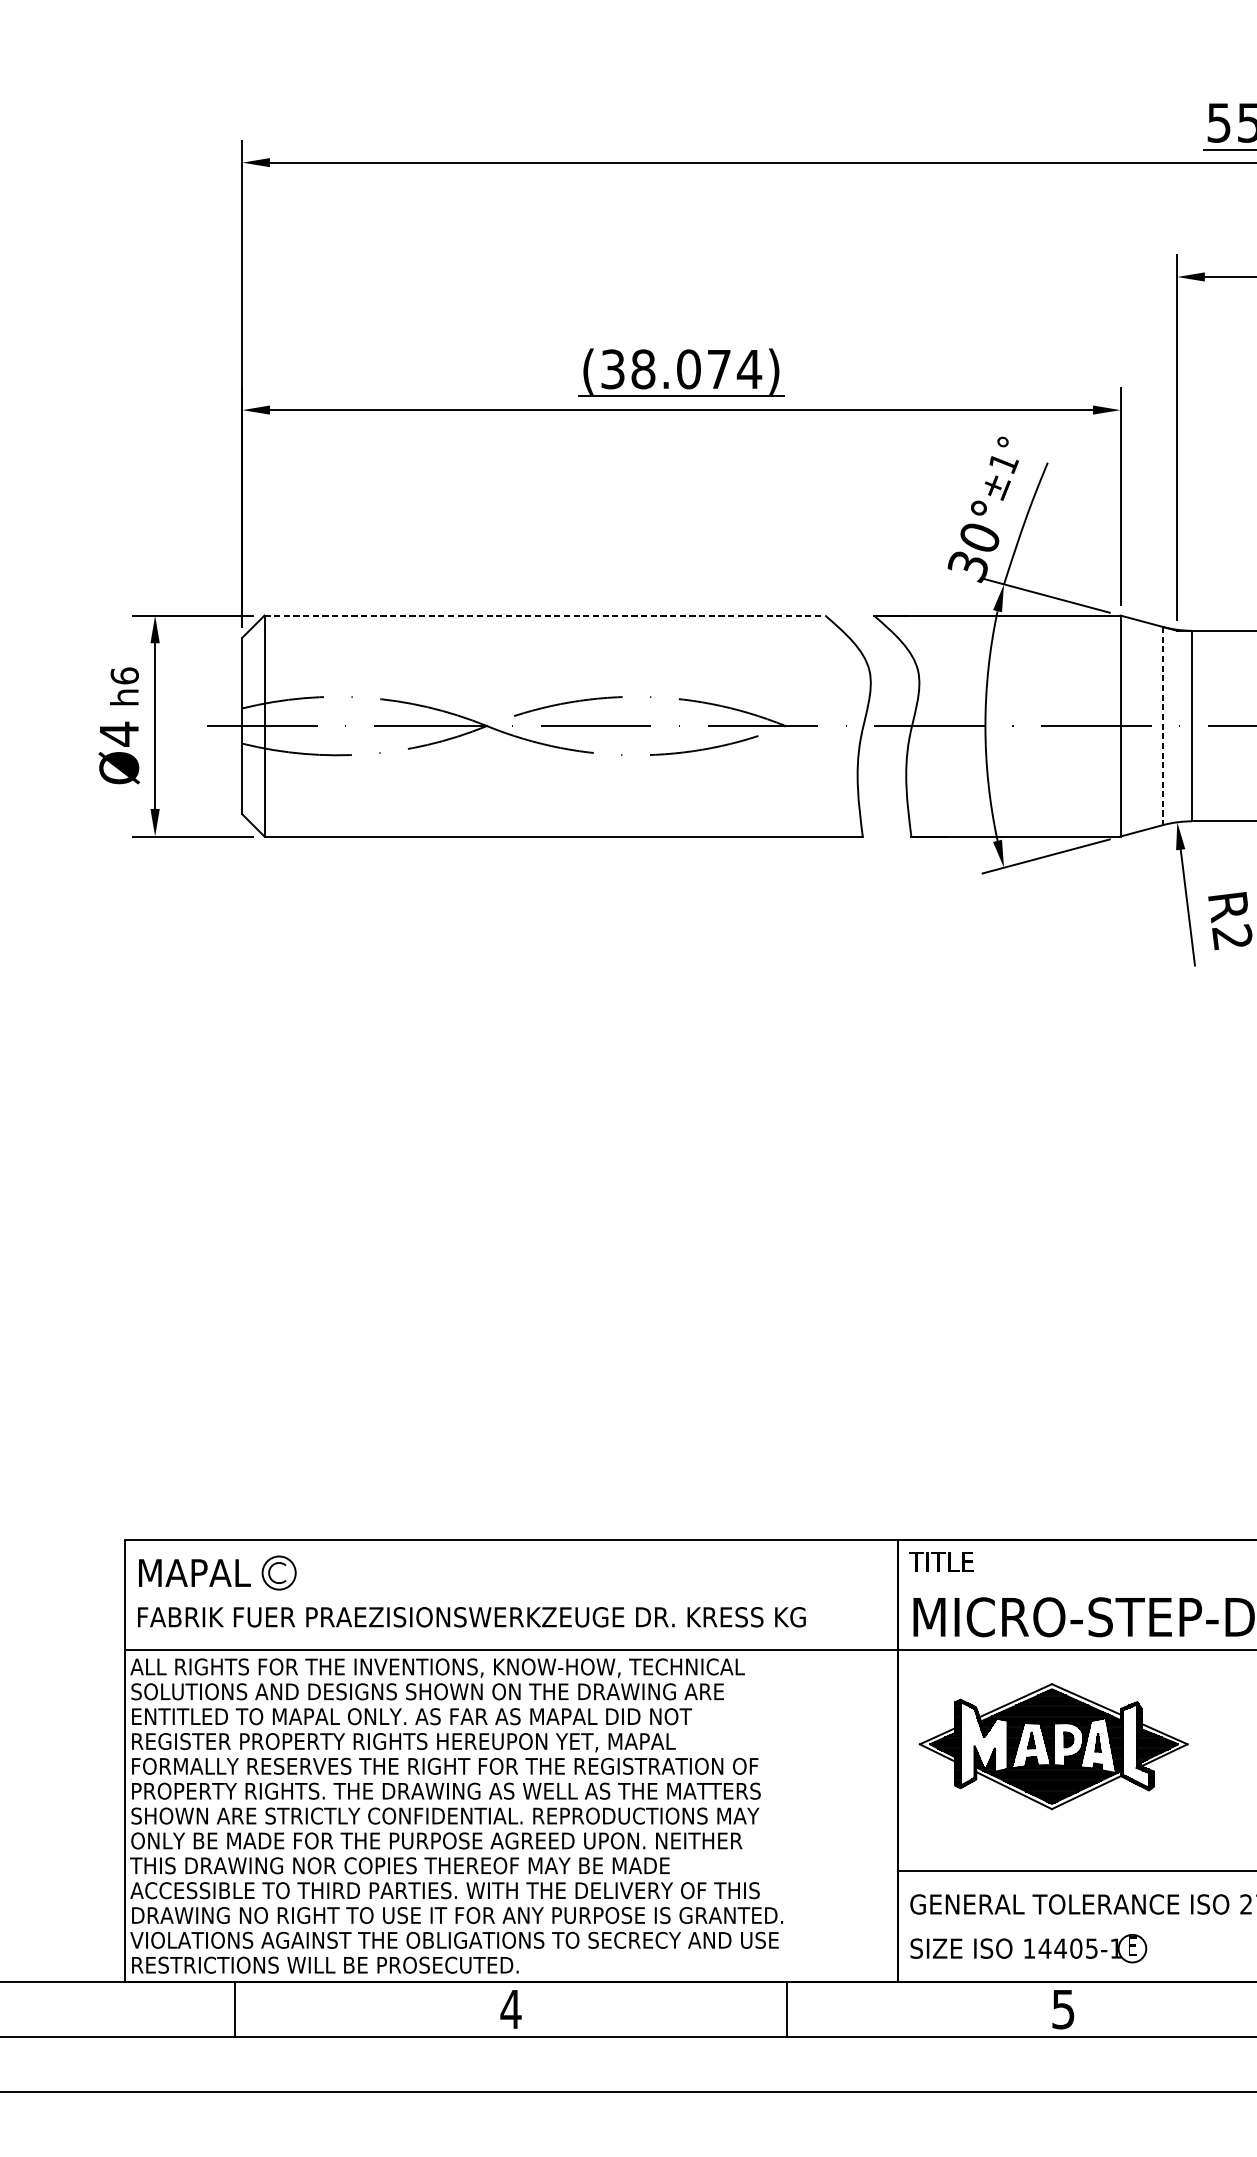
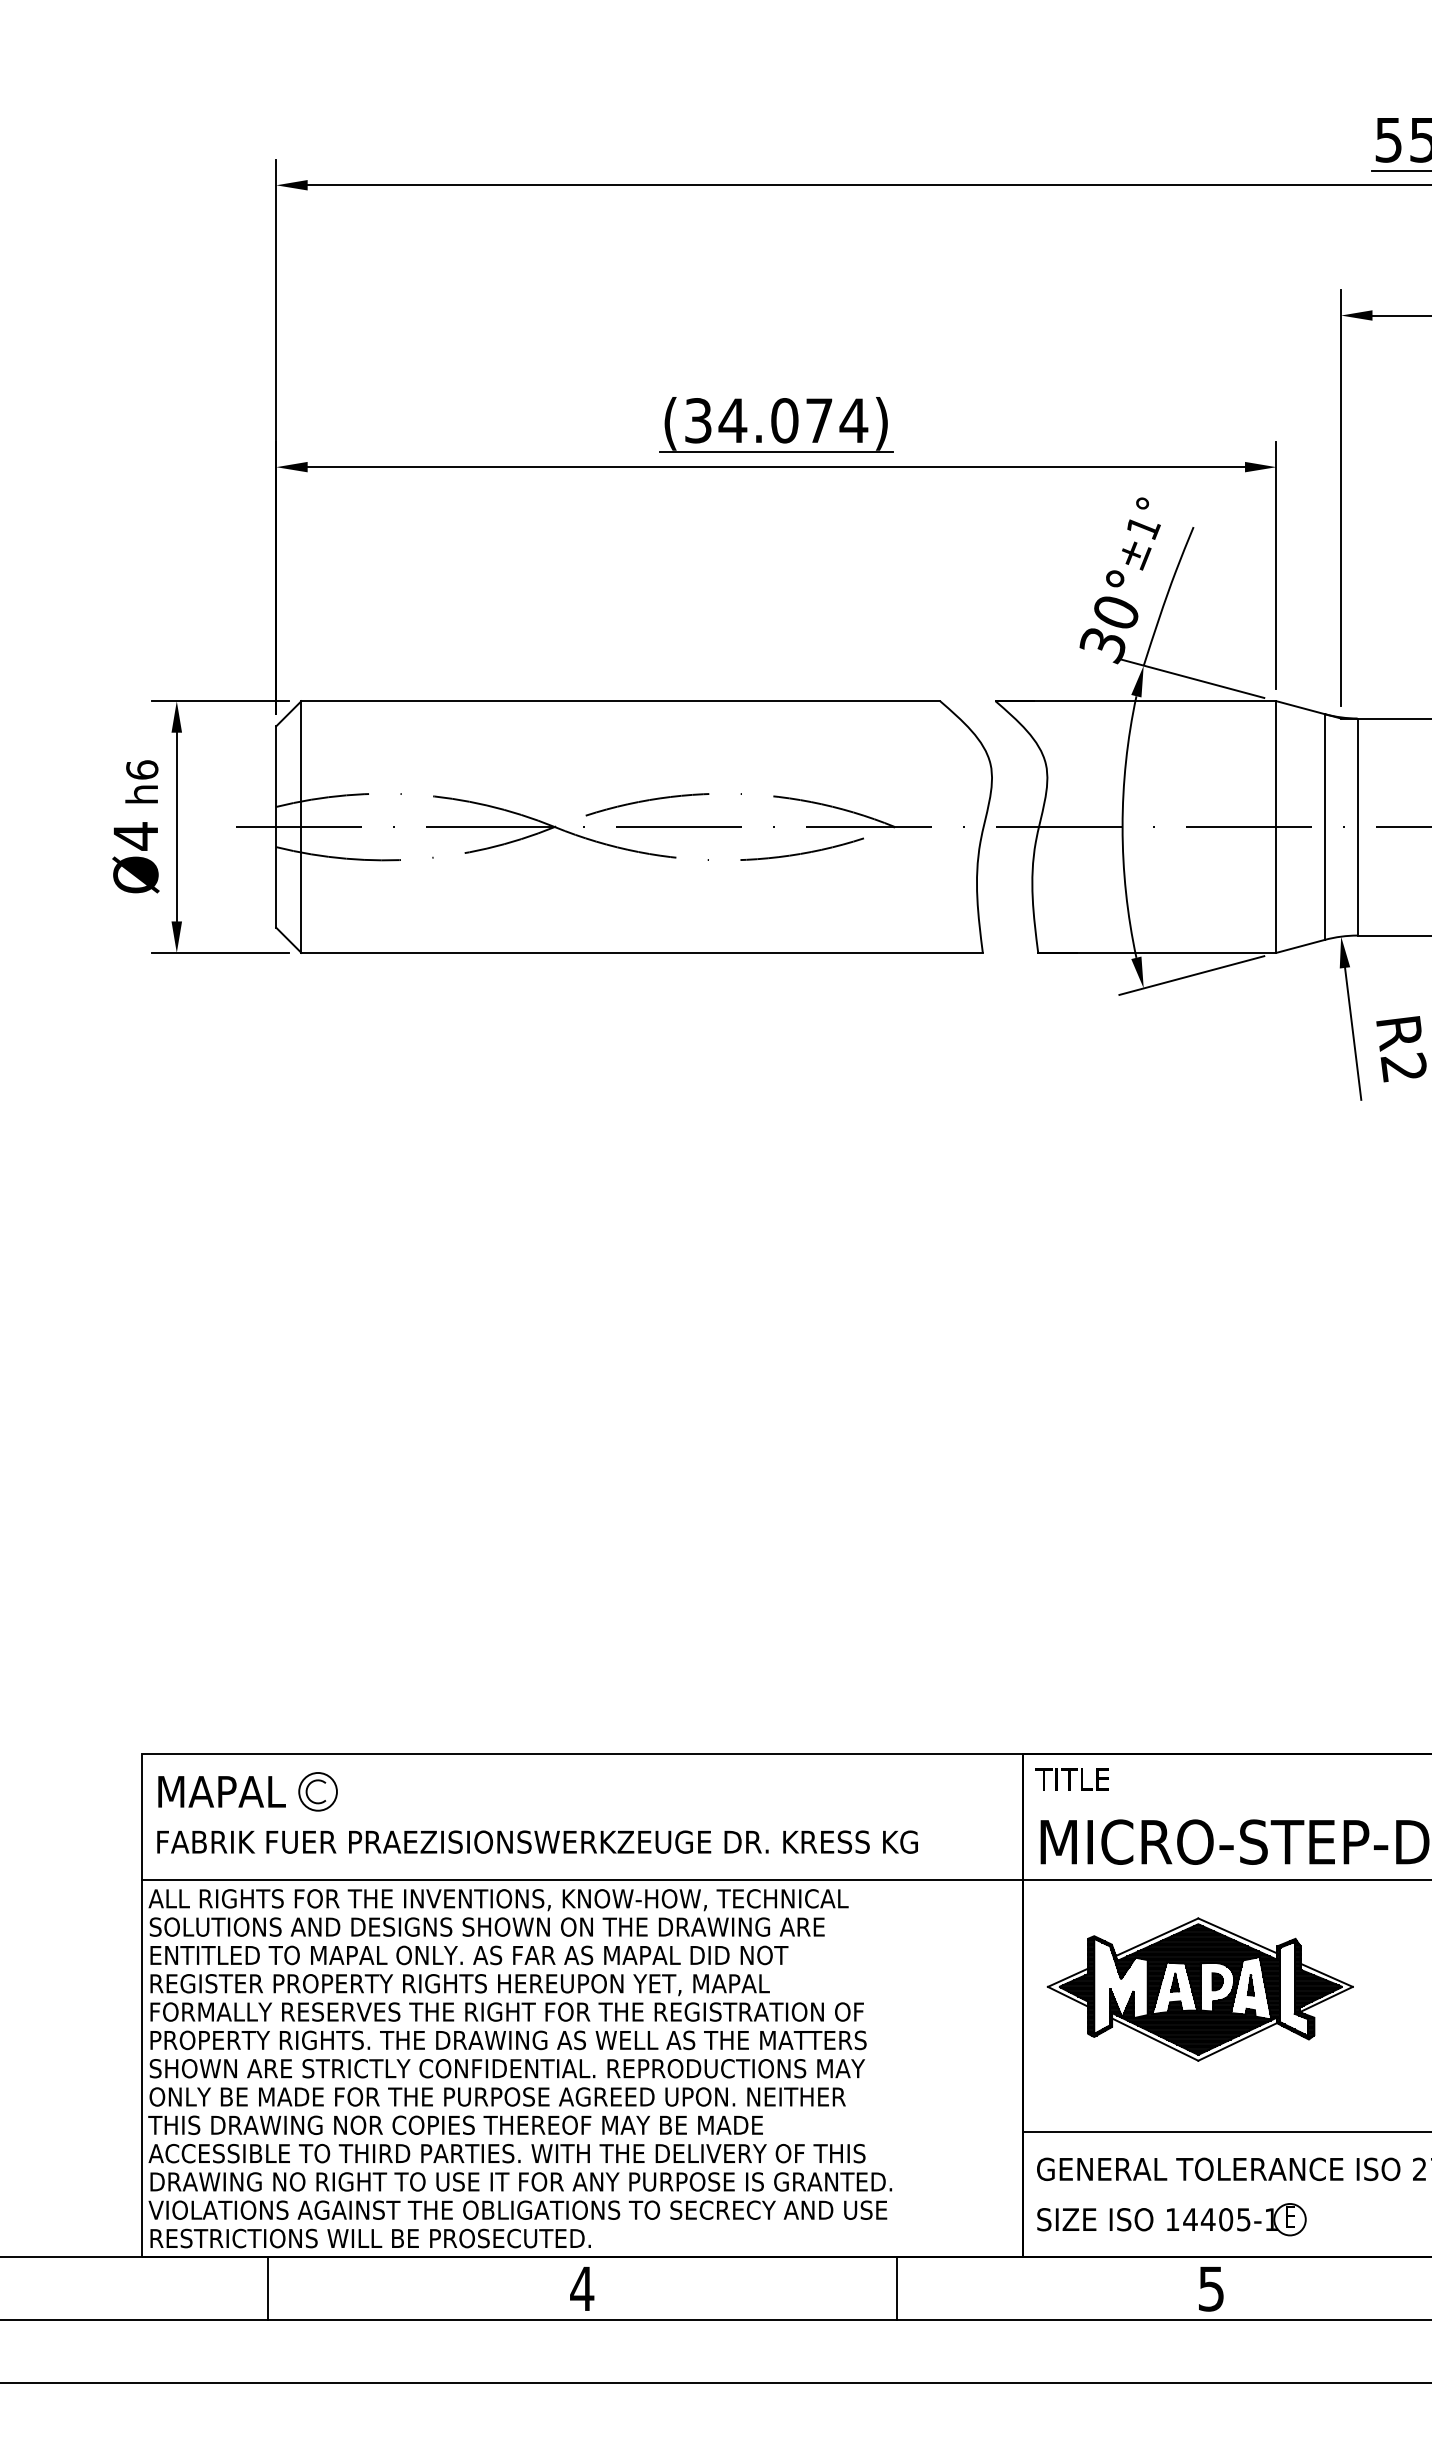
text: (642, 369) -> (732, 420), (38.074) -> (34.074)
line: (545, 615) -> (621, 701), dashed -> solid
line: (1163, 726) -> (1325, 827), dashed -> solid

